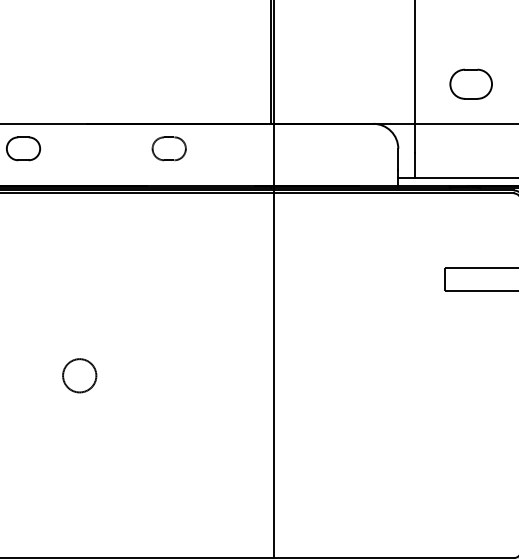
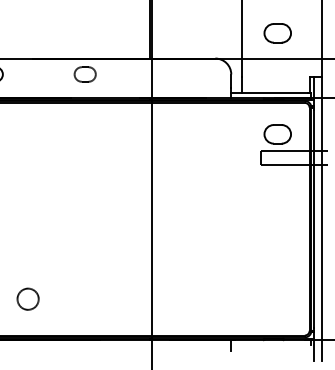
part: (470, 242) -> (277, 134), added
circle: (78, 374) -> (27, 298), moved

